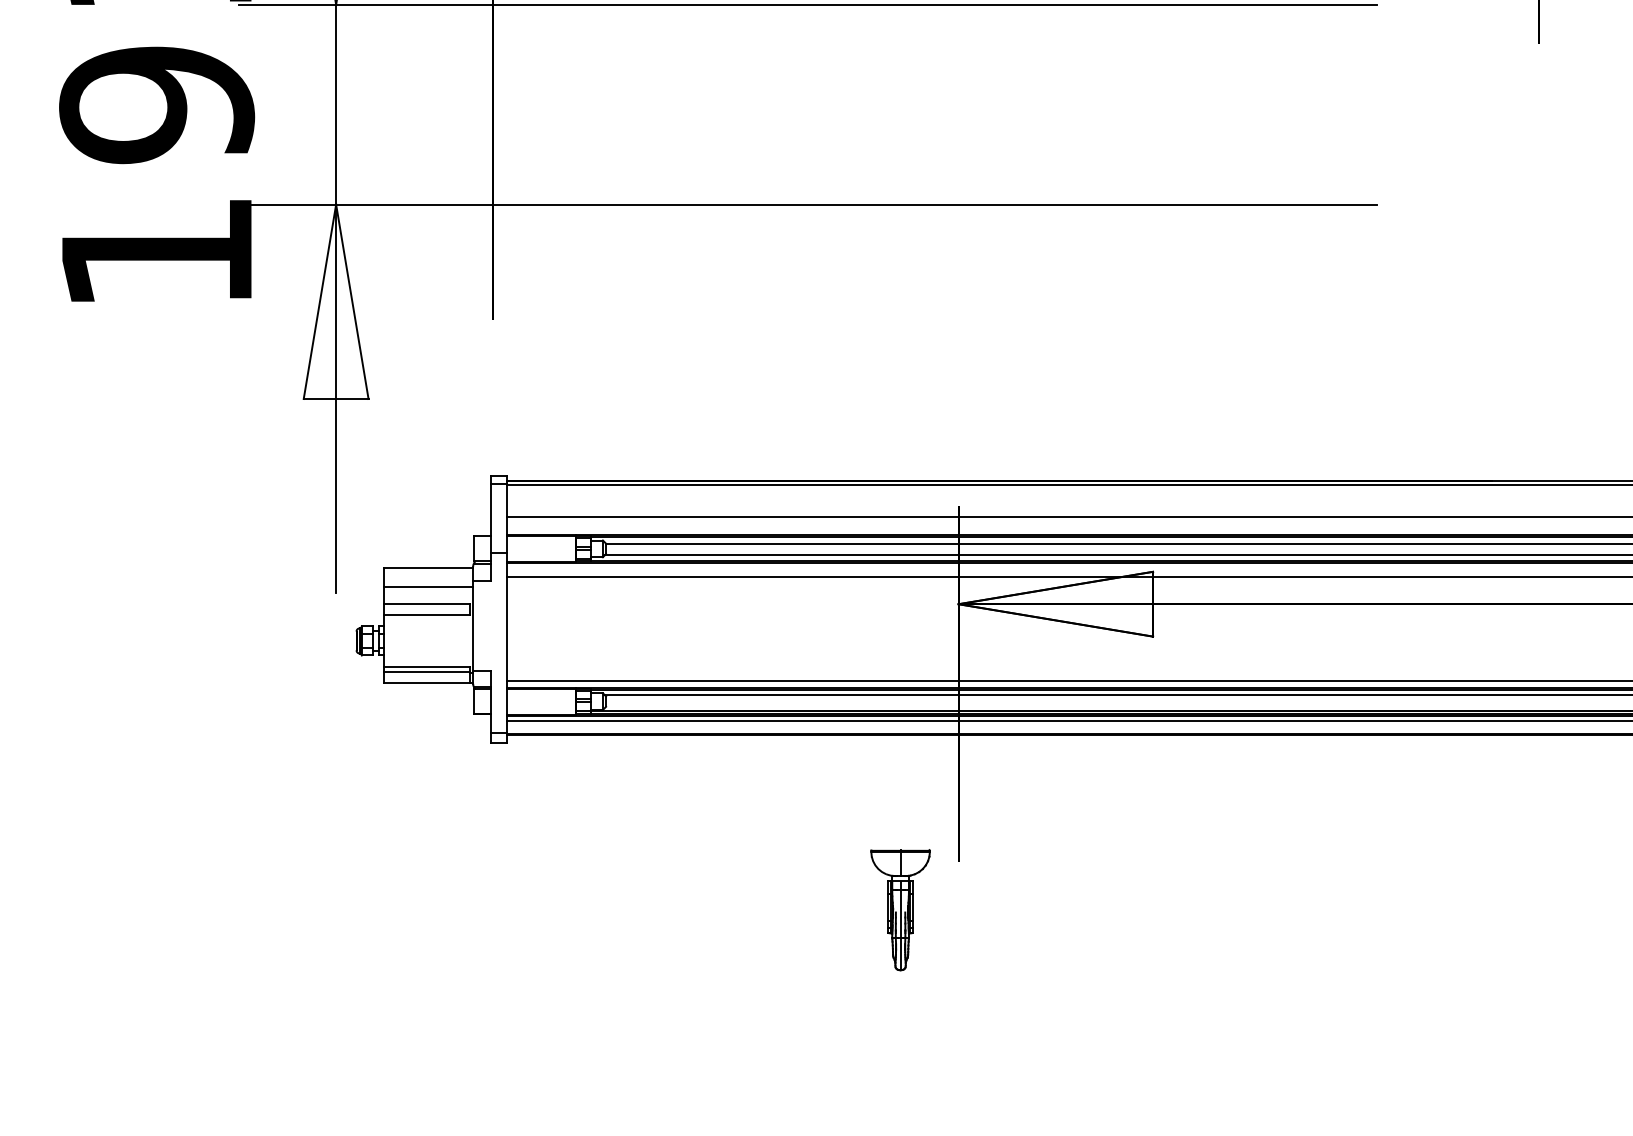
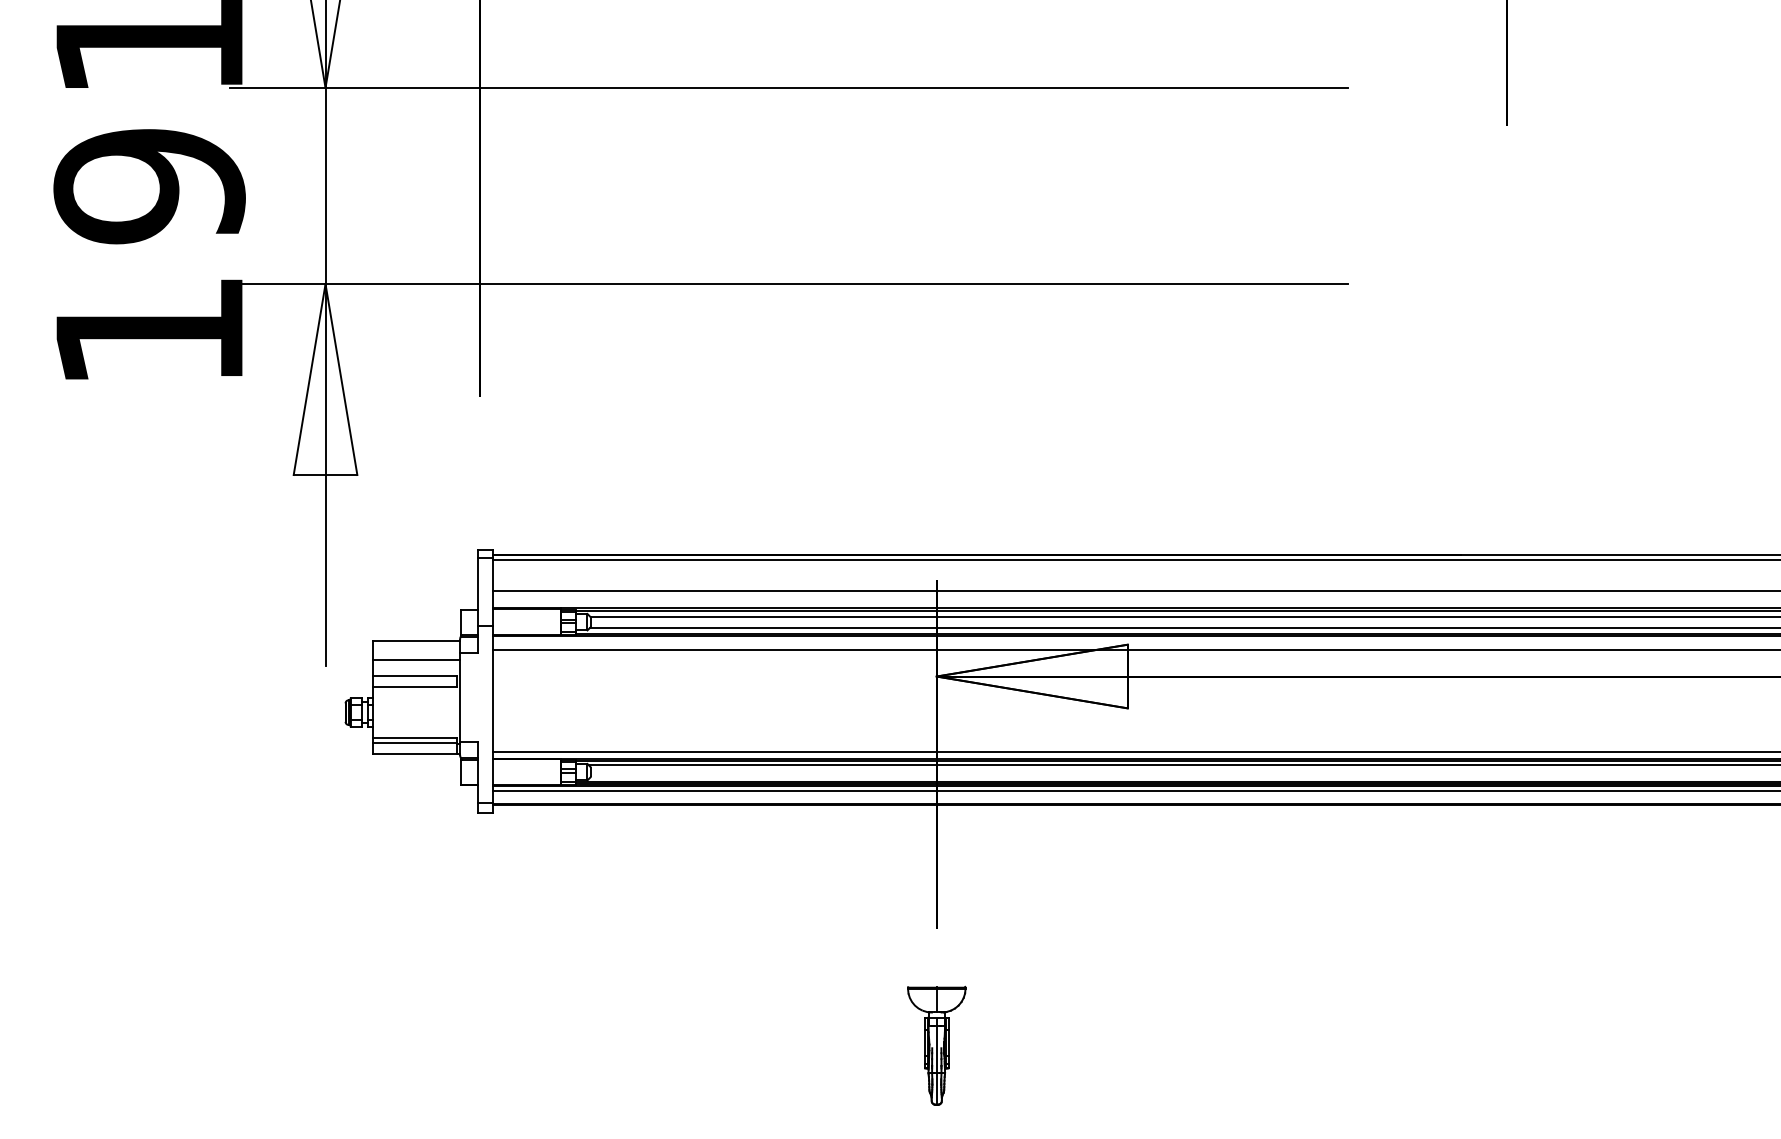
part: (900, 909) -> (936, 1045), moved

